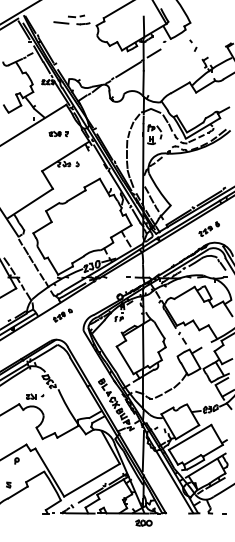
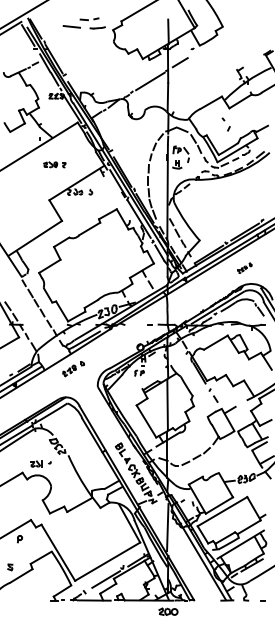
part: (192, 45) -> (225, 124), moved
part: (58, 133) -> (54, 164), moved
part: (208, 229) -> (244, 268), size x0.6

